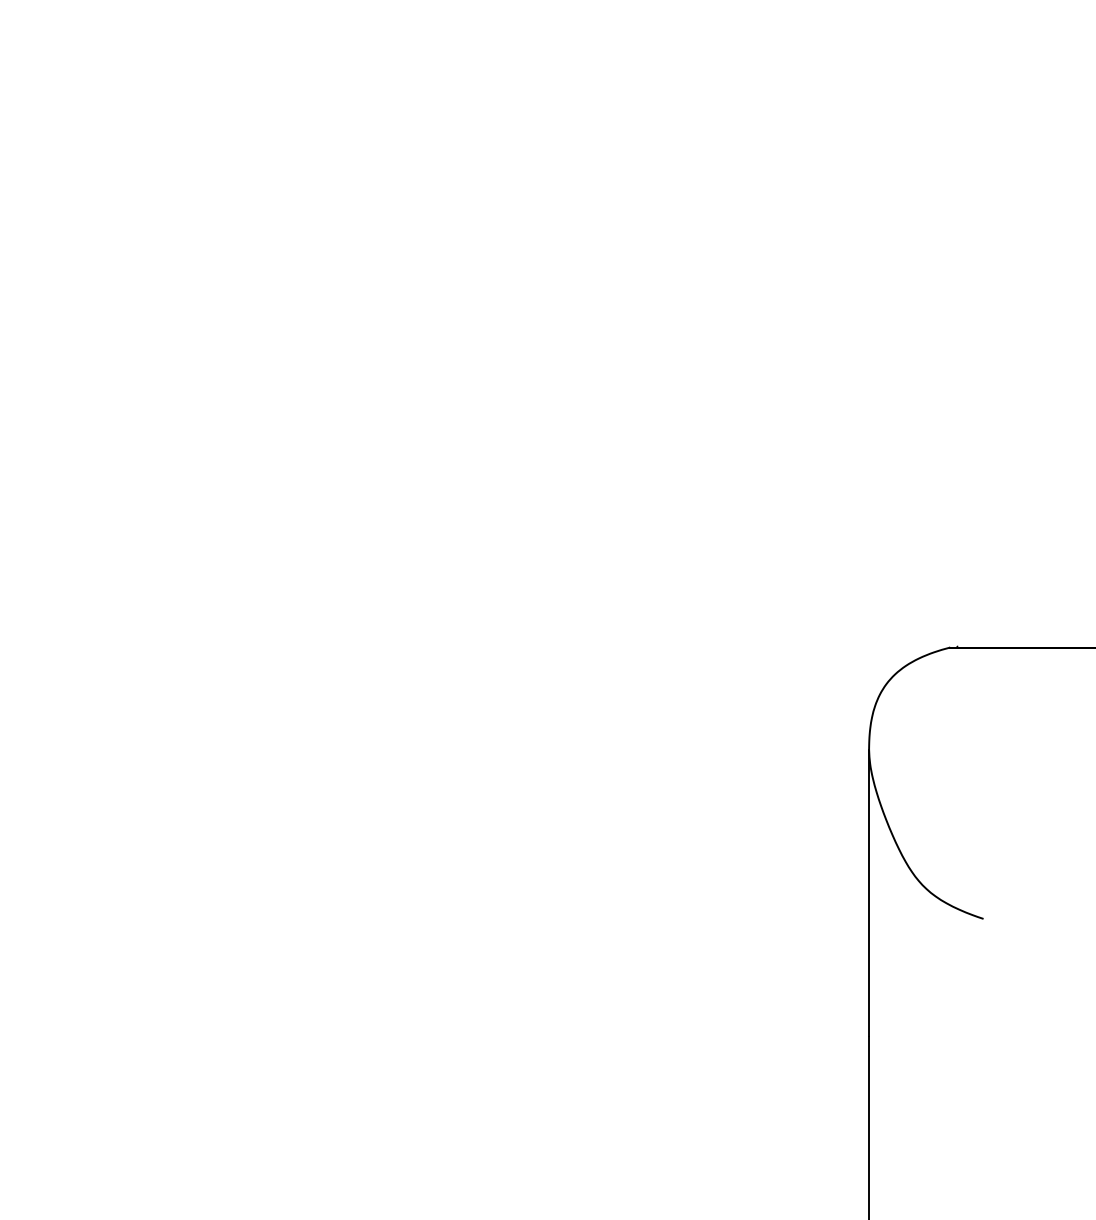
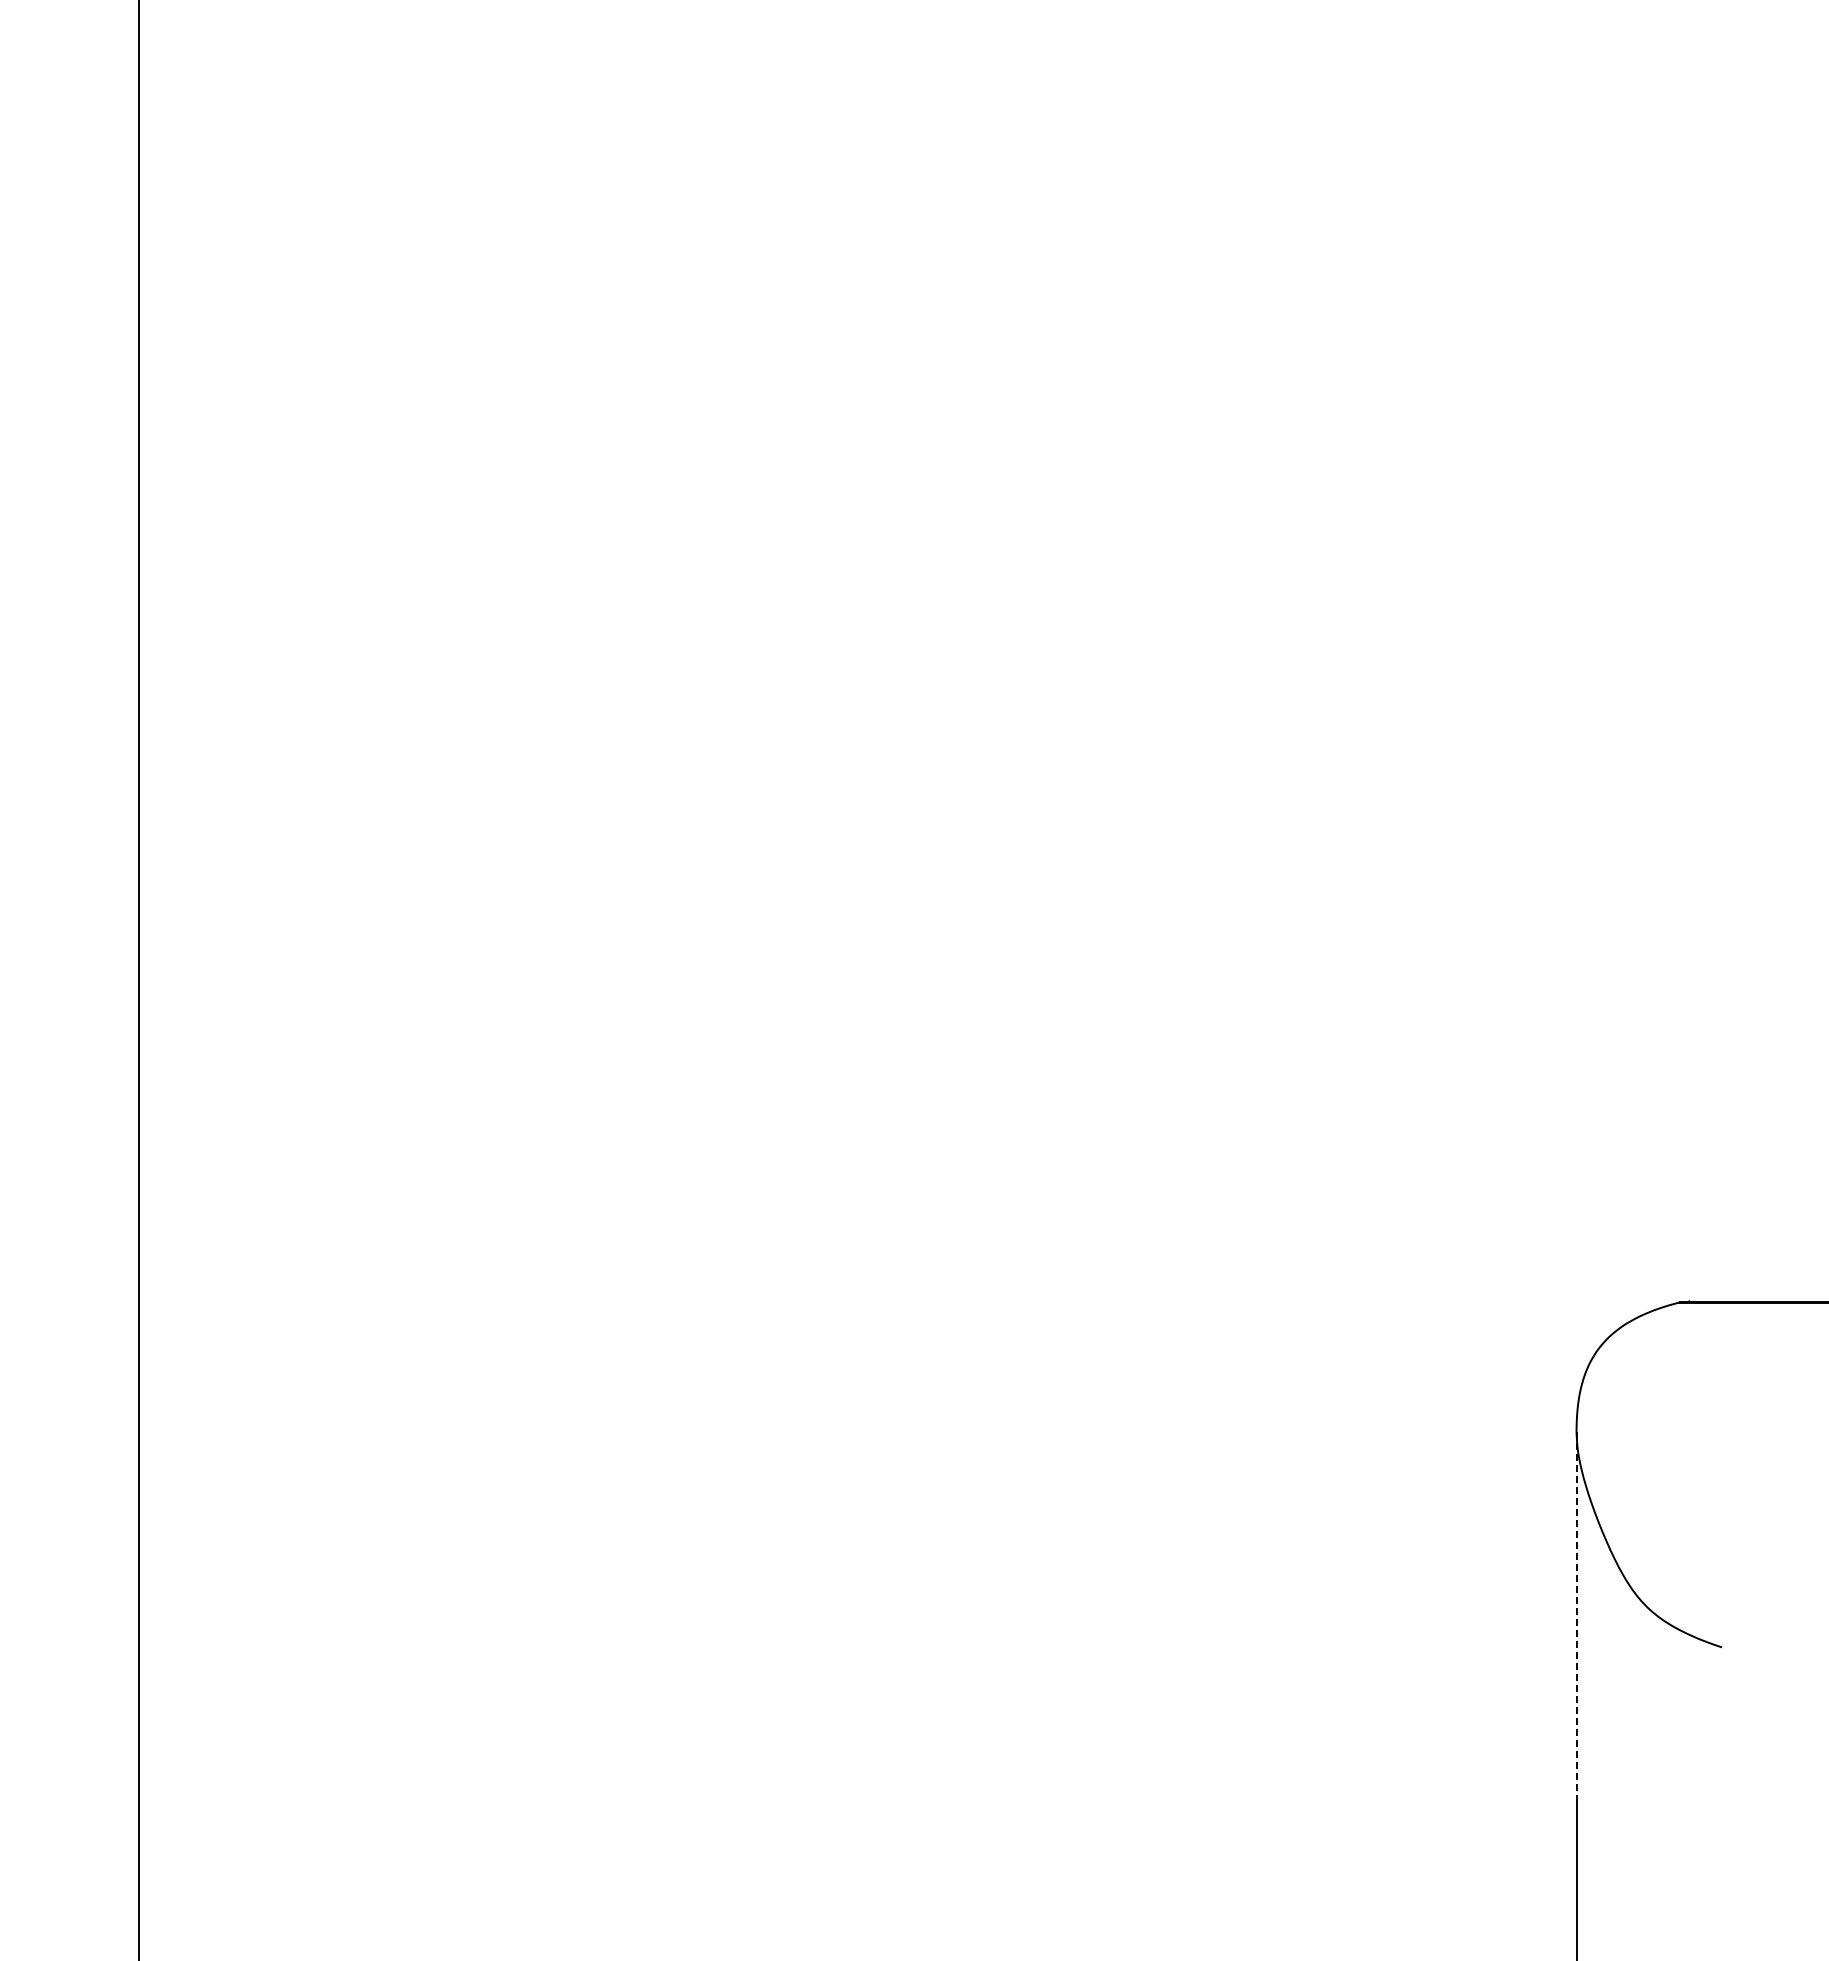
line: (869, 893) -> (1576, 1614), solid -> dashed

